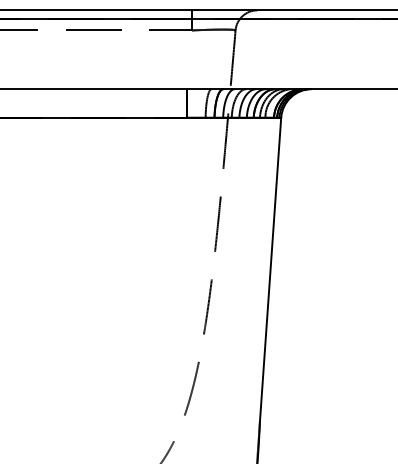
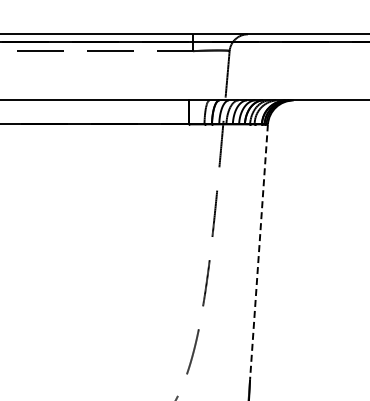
line: (271, 270) -> (259, 252), solid -> dashed

